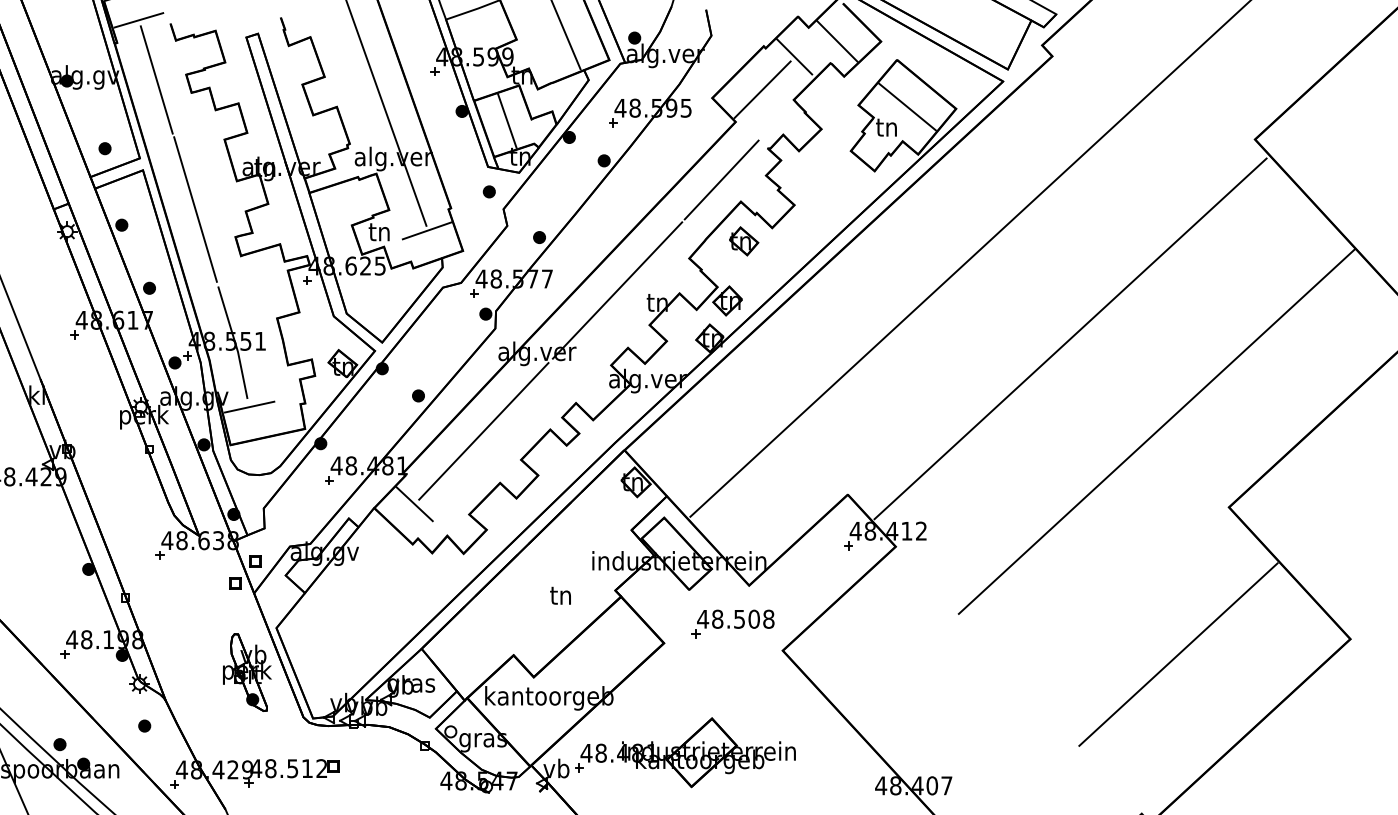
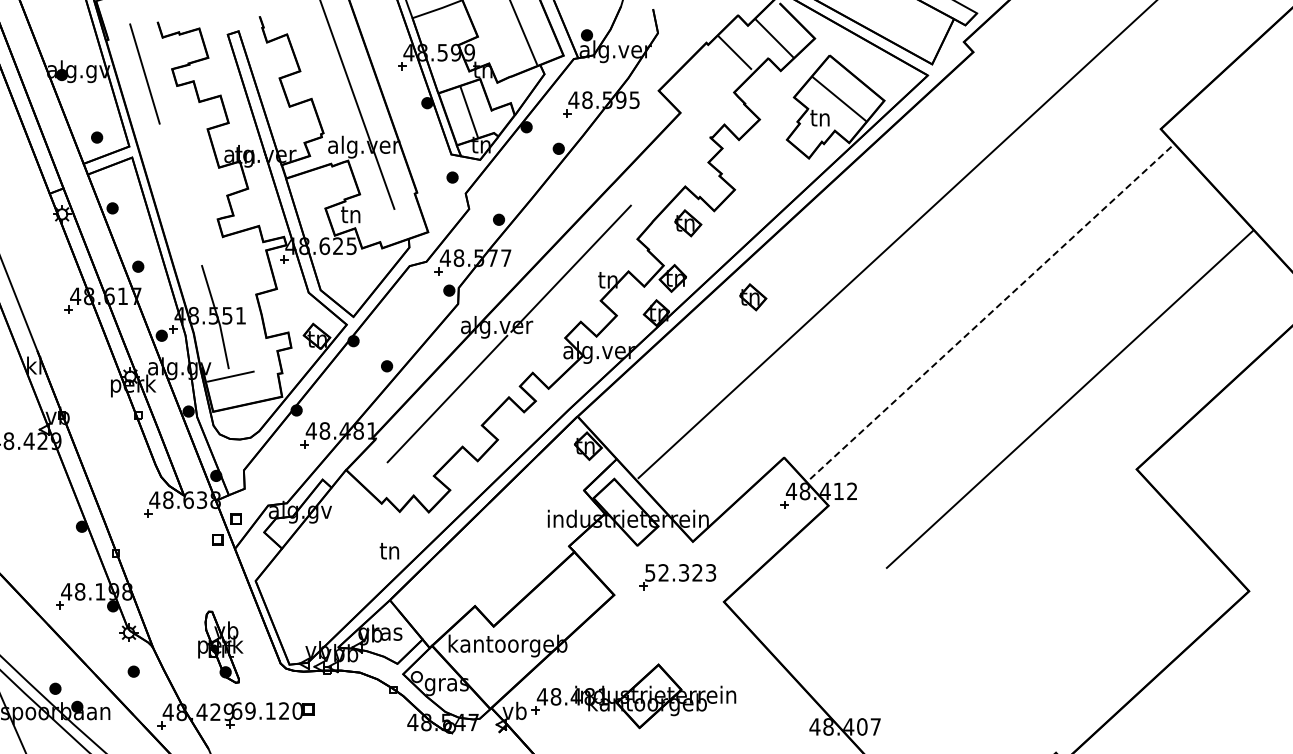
line: (137, 19) -> (127, 18), removed
line: (762, 89) -> (705, 82), removed
line: (721, 179) -> (667, 166), removed
line: (195, 209) -> (180, 193), removed
line: (426, 230) -> (394, 213), removed
part: (814, 321) -> (753, 297), added
line: (1069, 338) -> (989, 313), solid -> dashed
line: (414, 504) -> (383, 466), removed
text: (560, 596) -> (389, 551), moved
text: (735, 618) -> (680, 572), 48.508 -> 52.323
line: (1177, 654) -> (1089, 605), removed
part: (247, 671) -> (220, 646), moved
text: (288, 768) -> (266, 710), 48.512 -> 69.120

